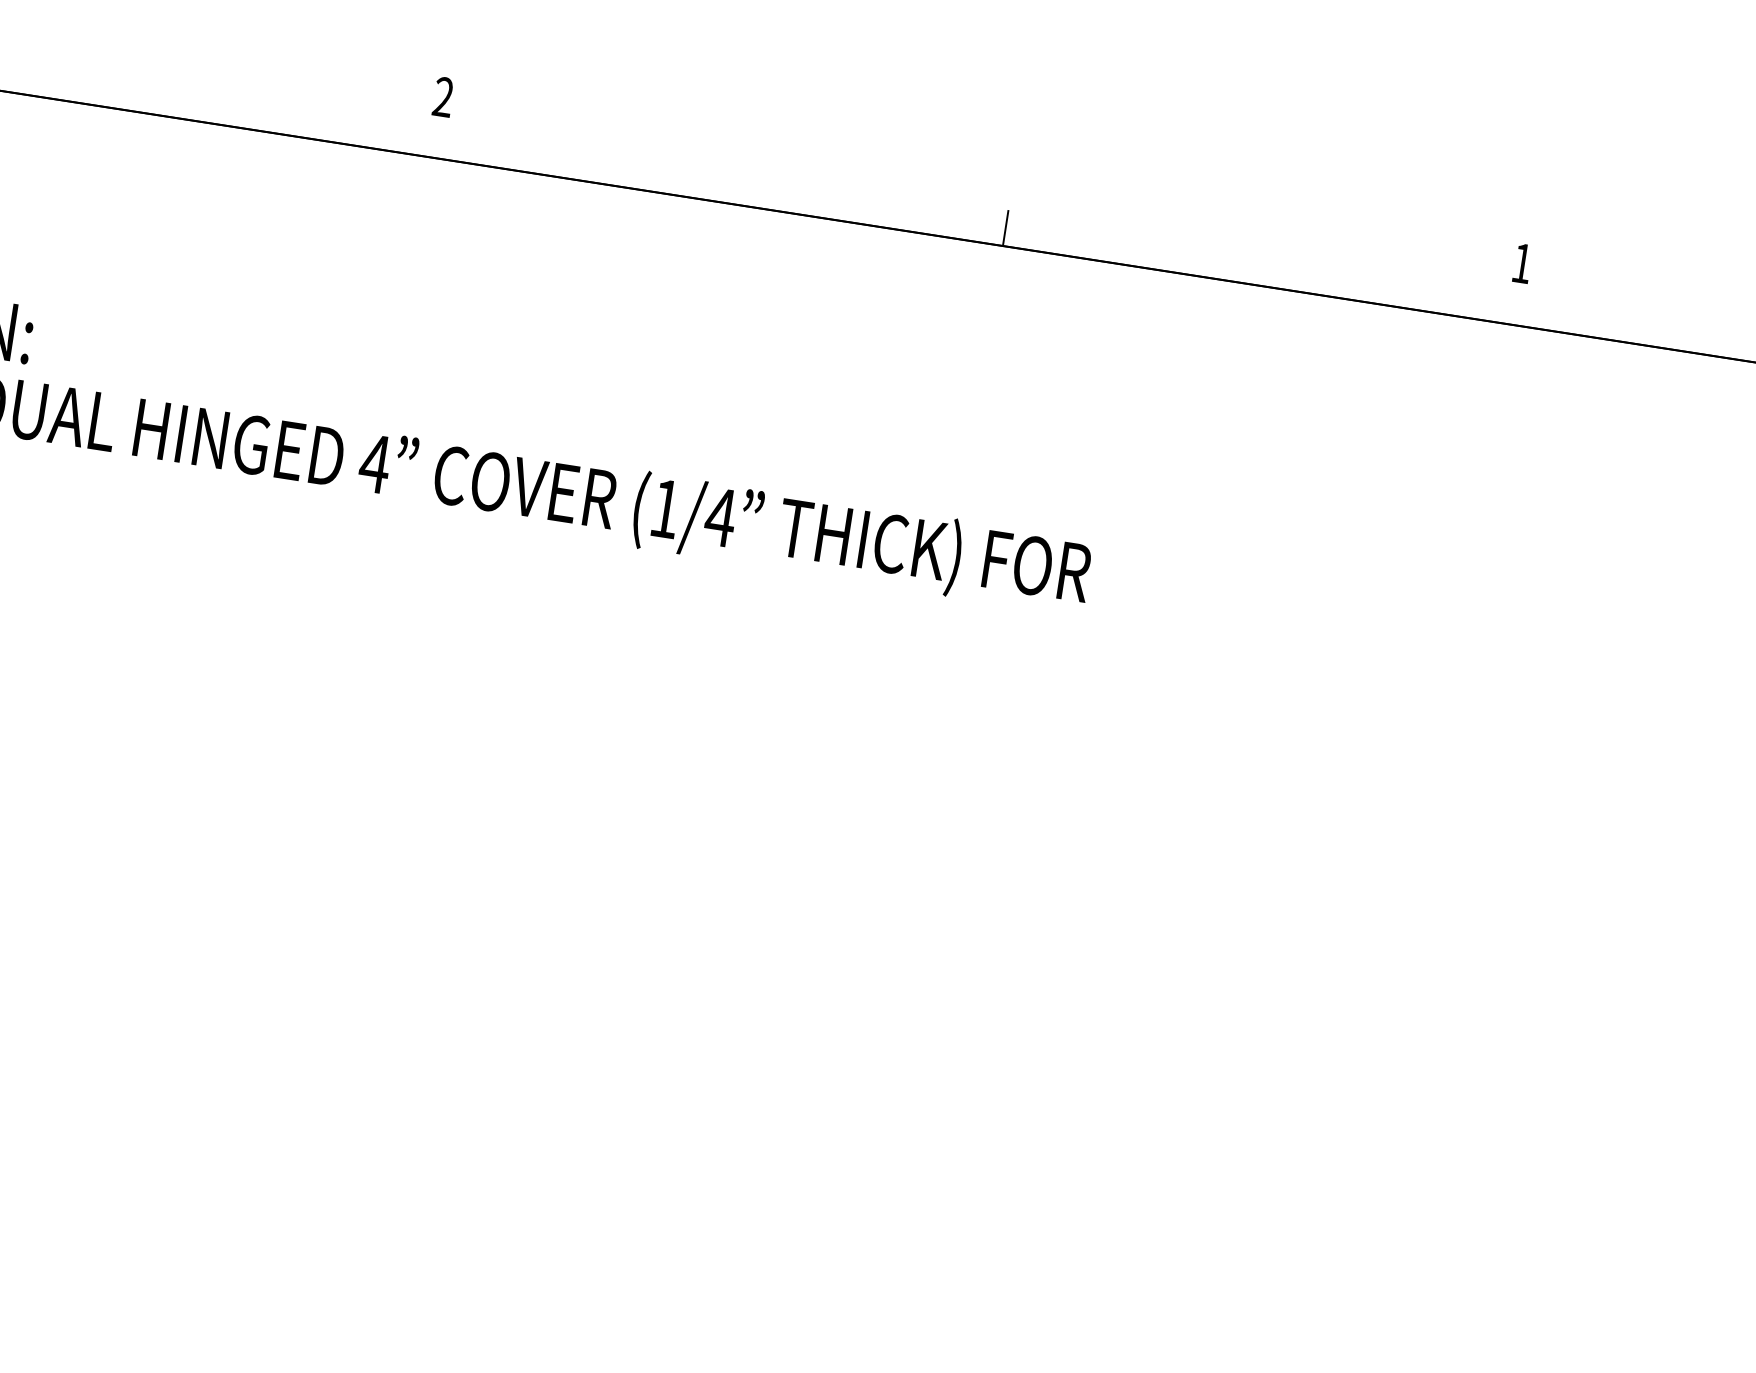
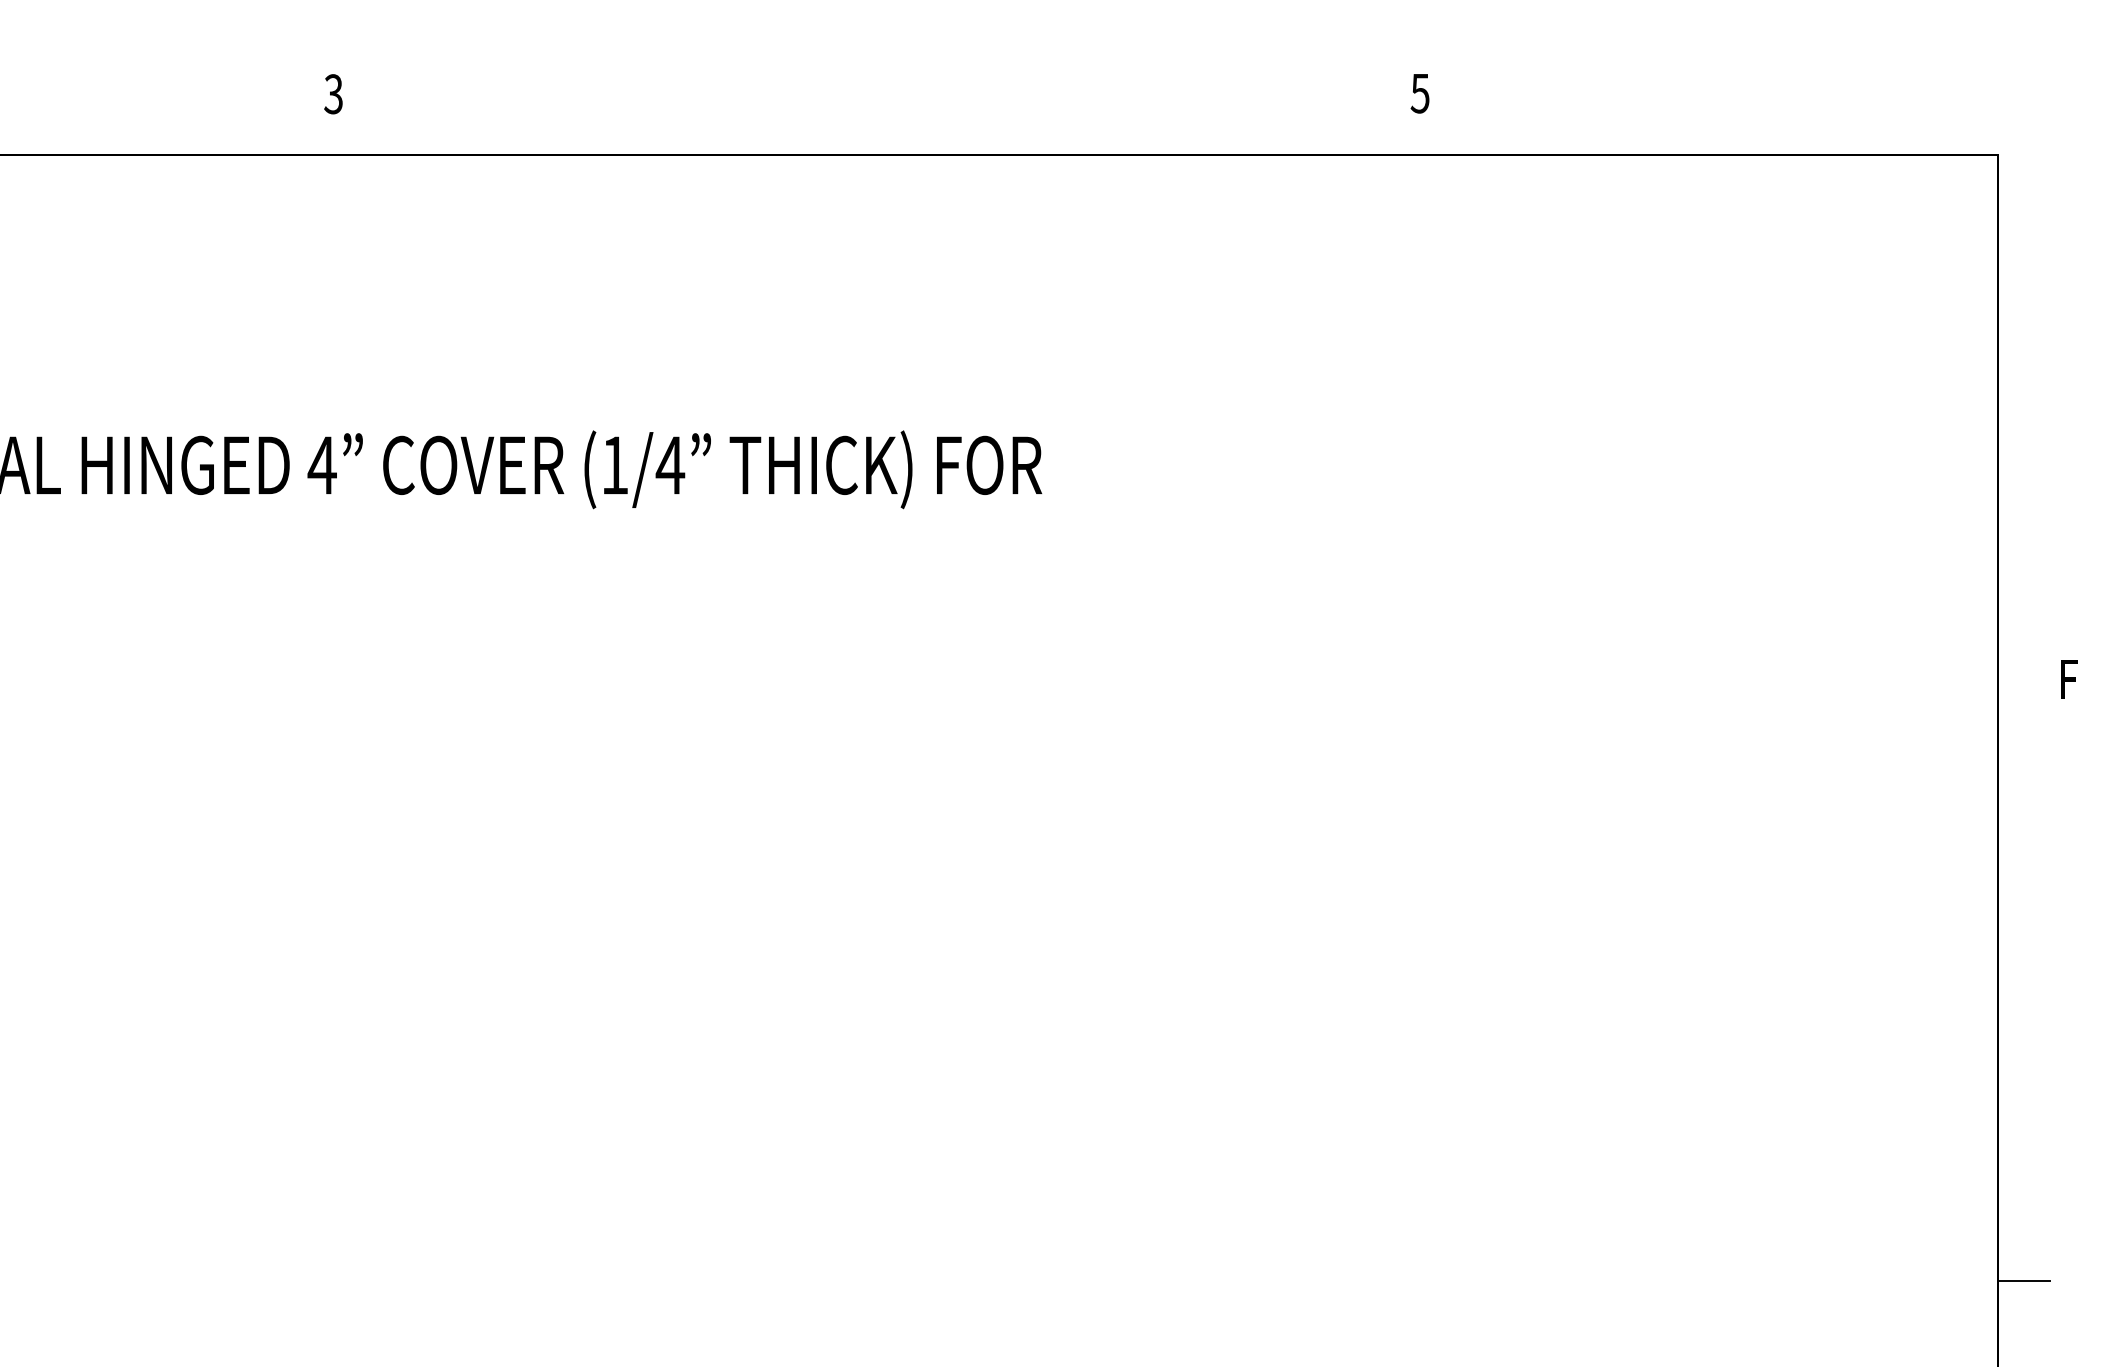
text: (443, 97) -> (333, 94), 2 -> 3
line: (1005, 228) -> (906, 137), removed
text: (1521, 263) -> (1419, 93), 1 -> 5

